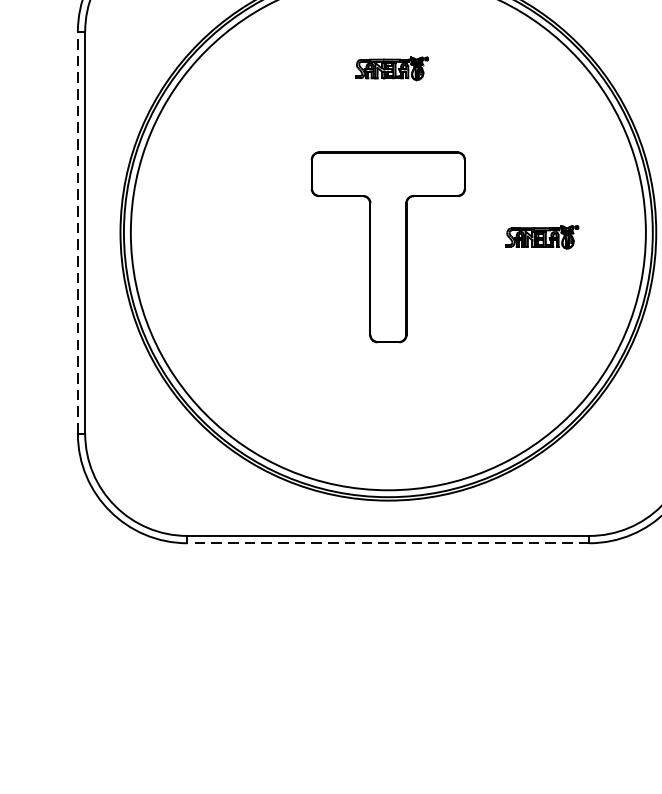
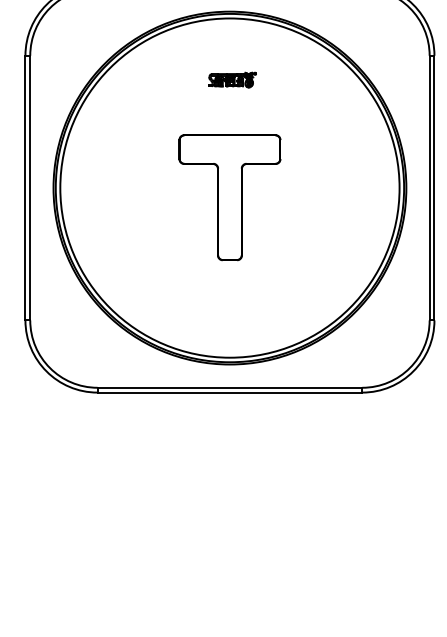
line: (77, 231) -> (25, 187), dashed -> solid
part: (542, 236) -> (331, 190), removed
line: (387, 543) -> (229, 392), dashed -> solid

